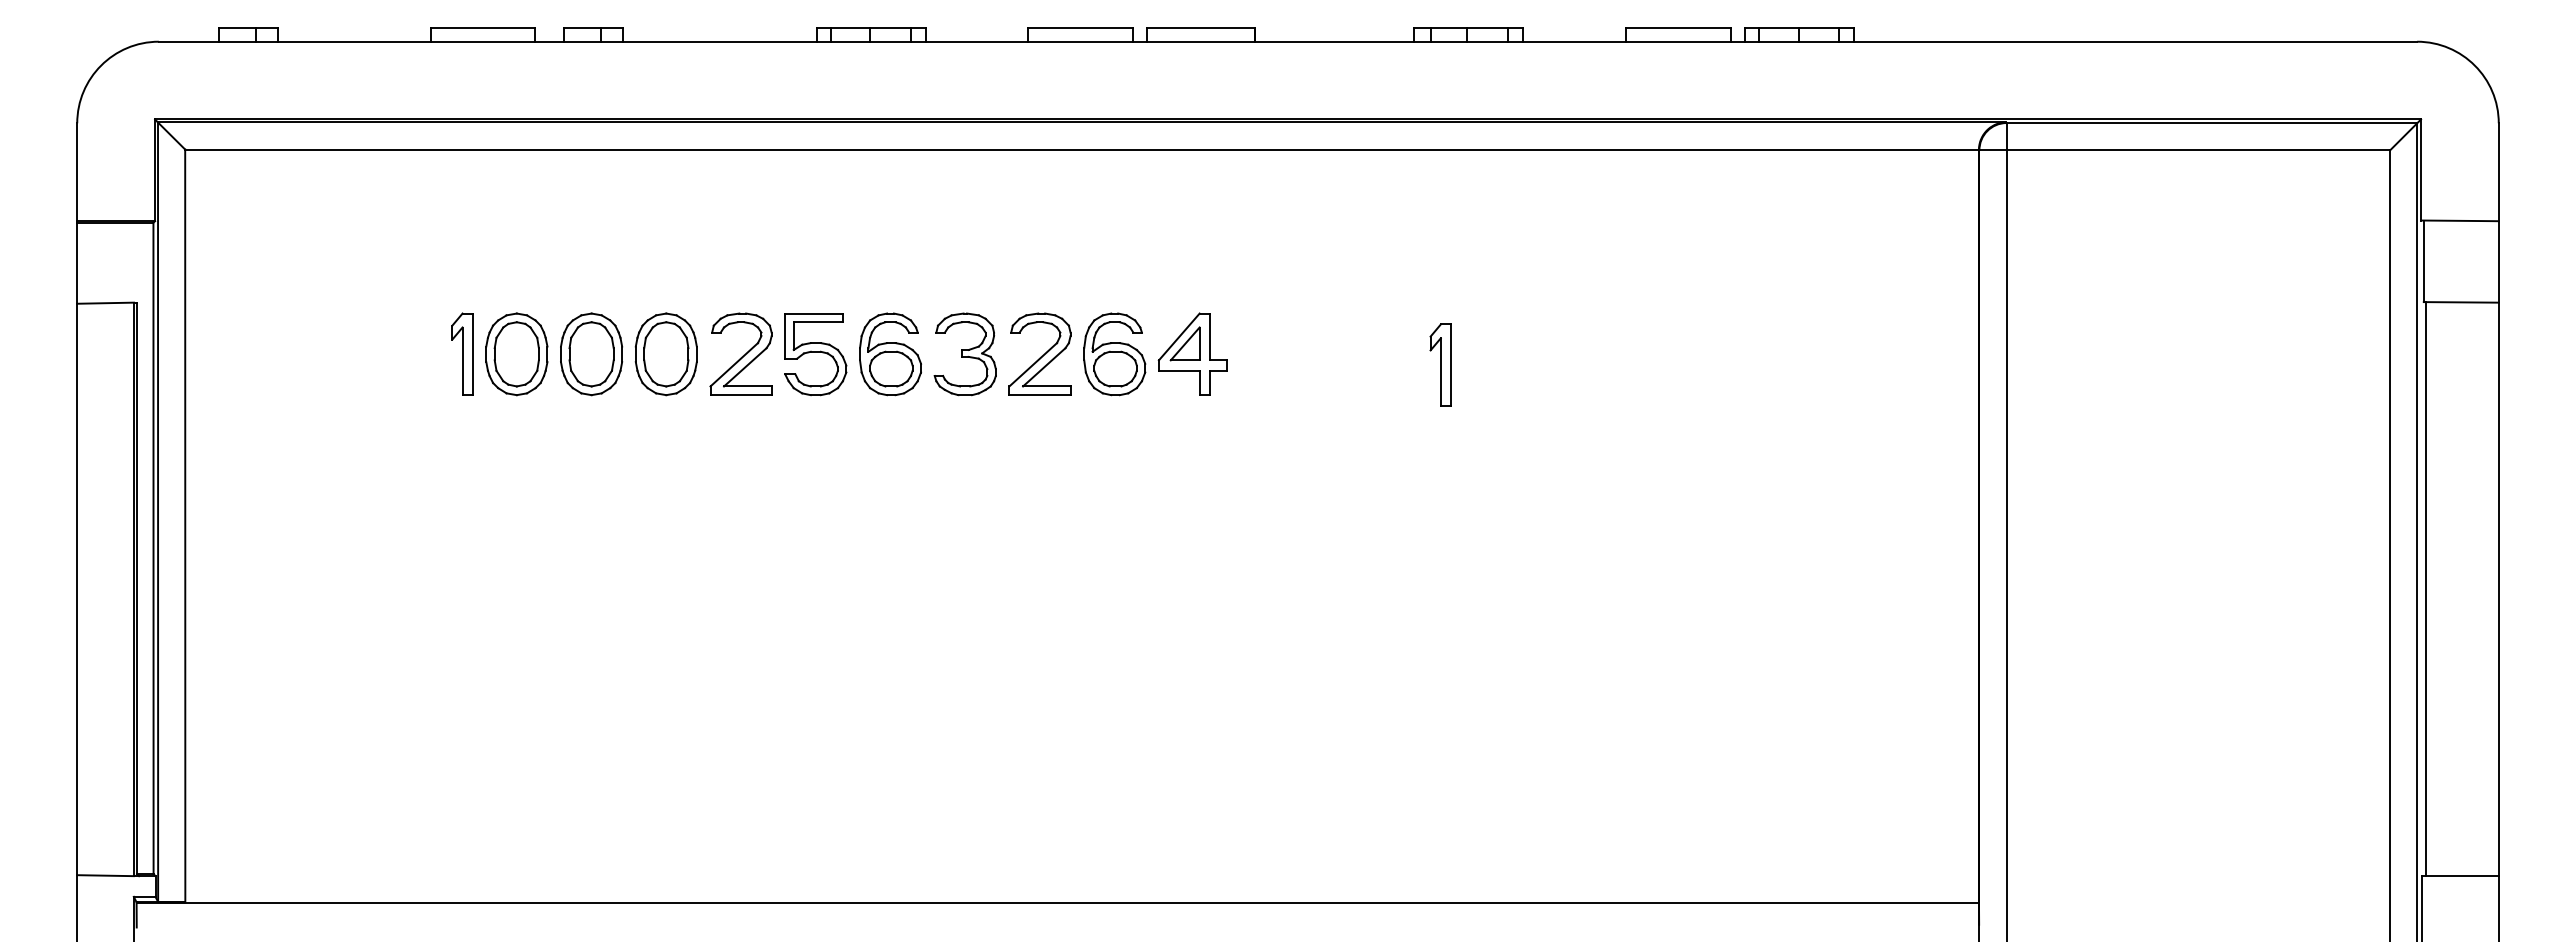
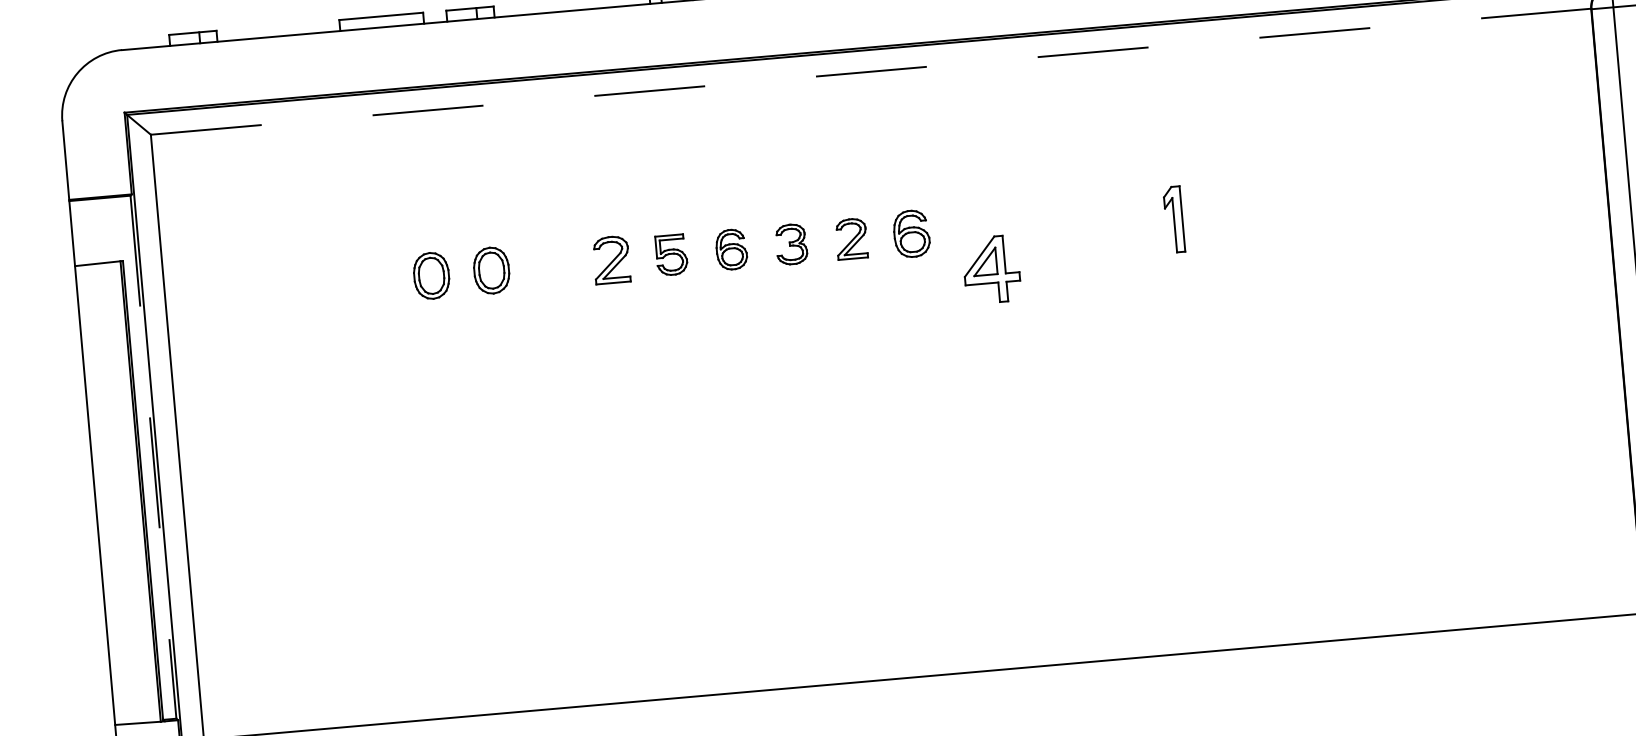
line: (1082, 149) -> (871, 71), solid -> dashed
part: (462, 353) -> (387, 279), removed
part: (740, 353) -> (611, 259), size x0.7
part: (1039, 353) -> (851, 238), size x0.6
part: (1192, 353) -> (991, 269), moved
part: (516, 354) -> (431, 276), size x0.7
part: (591, 354) -> (491, 270), size x0.7
part: (665, 354) -> (550, 265), removed
part: (815, 354) -> (671, 255), size x0.6
part: (890, 354) -> (731, 249), size x0.6
part: (964, 354) -> (791, 244), size x0.6
part: (1114, 354) -> (911, 234), size x0.7
line: (153, 548) -> (153, 457), solid -> dashed

